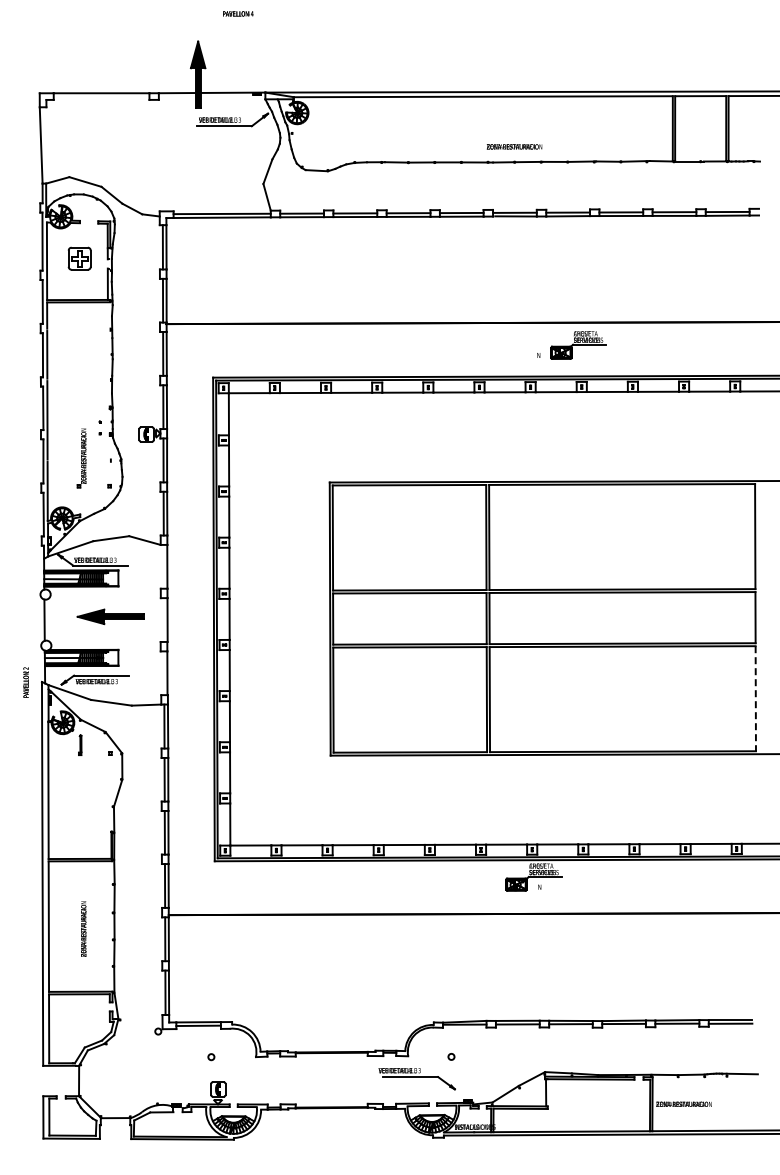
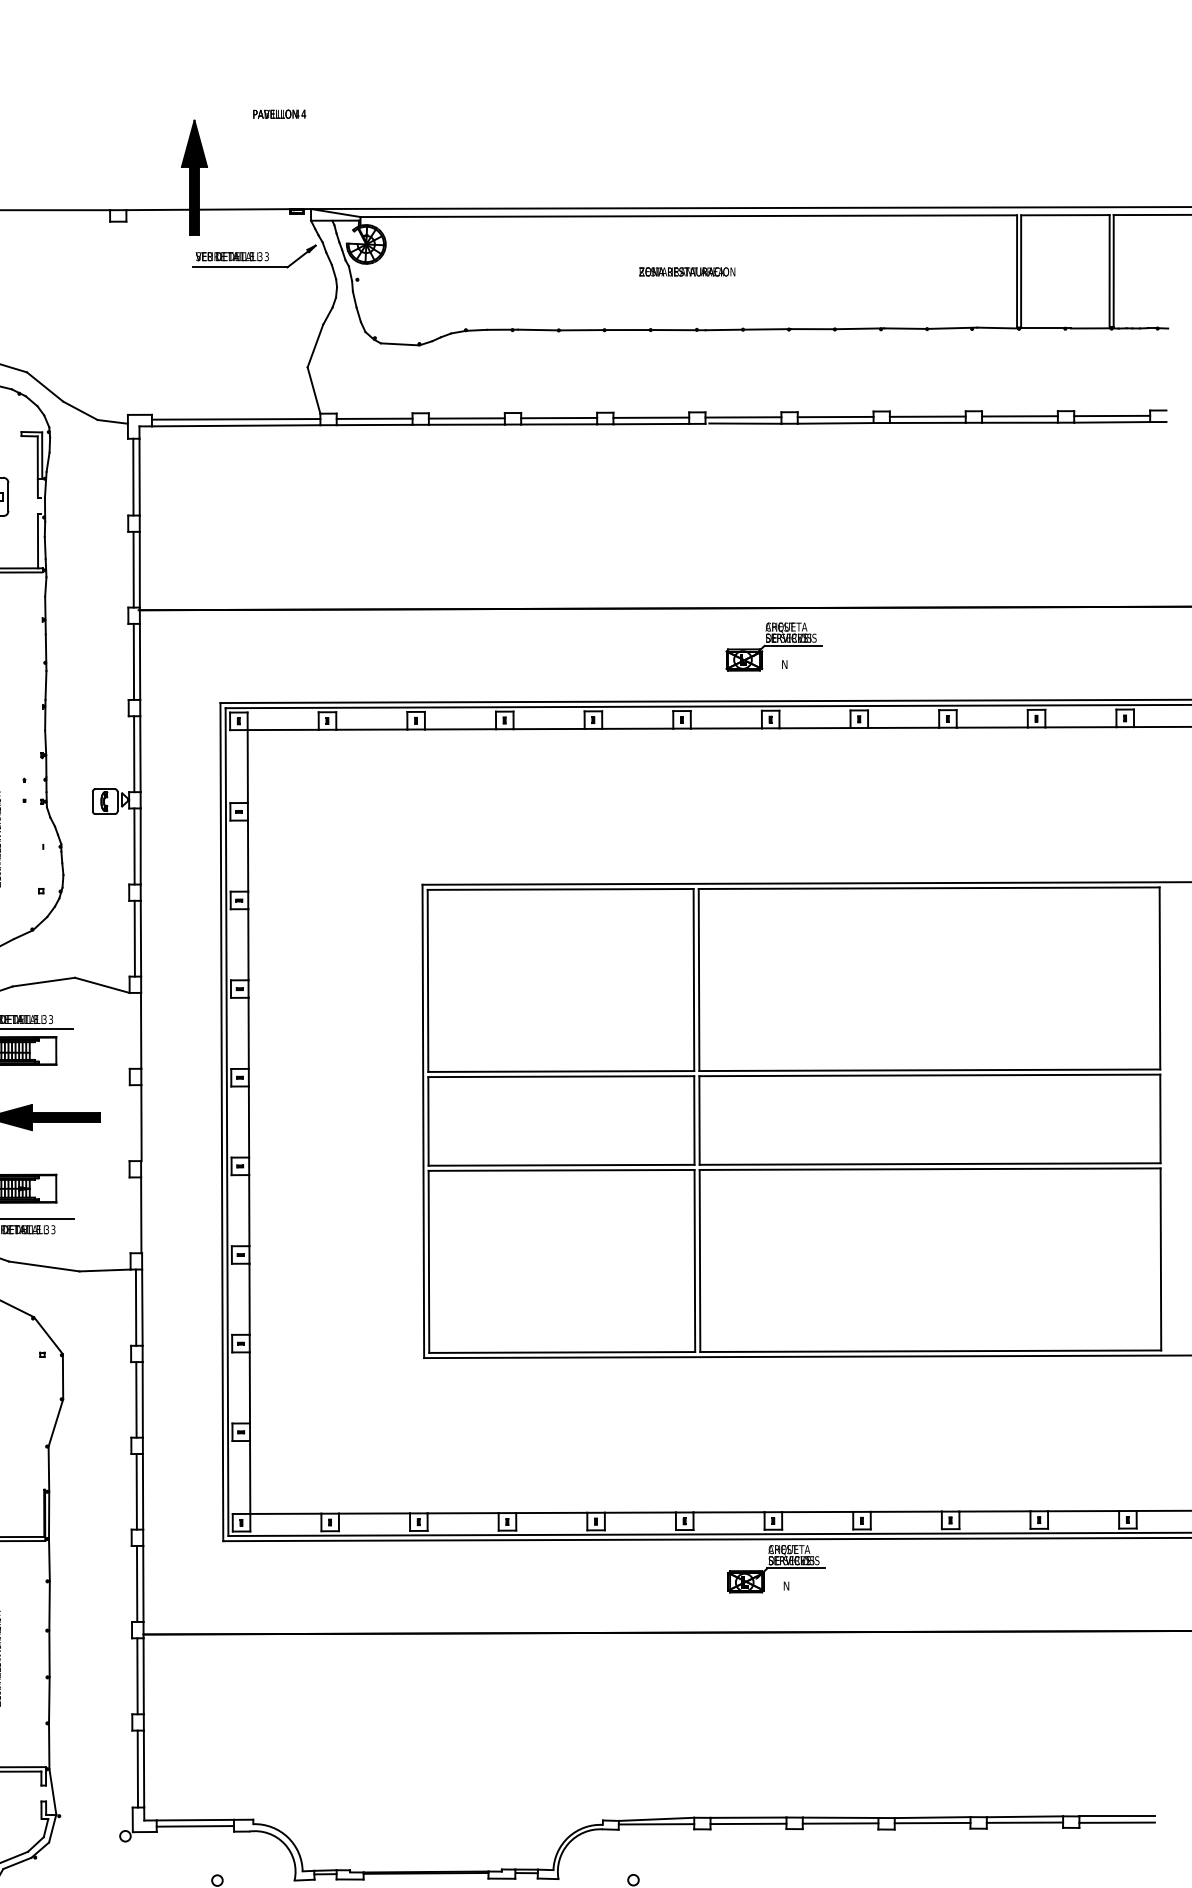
text: (238, 13) -> (280, 113), moved
text: (514, 146) -> (687, 271), moved
part: (578, 345) -> (773, 647), moved
line: (755, 698) -> (1160, 1259), dashed -> solid

